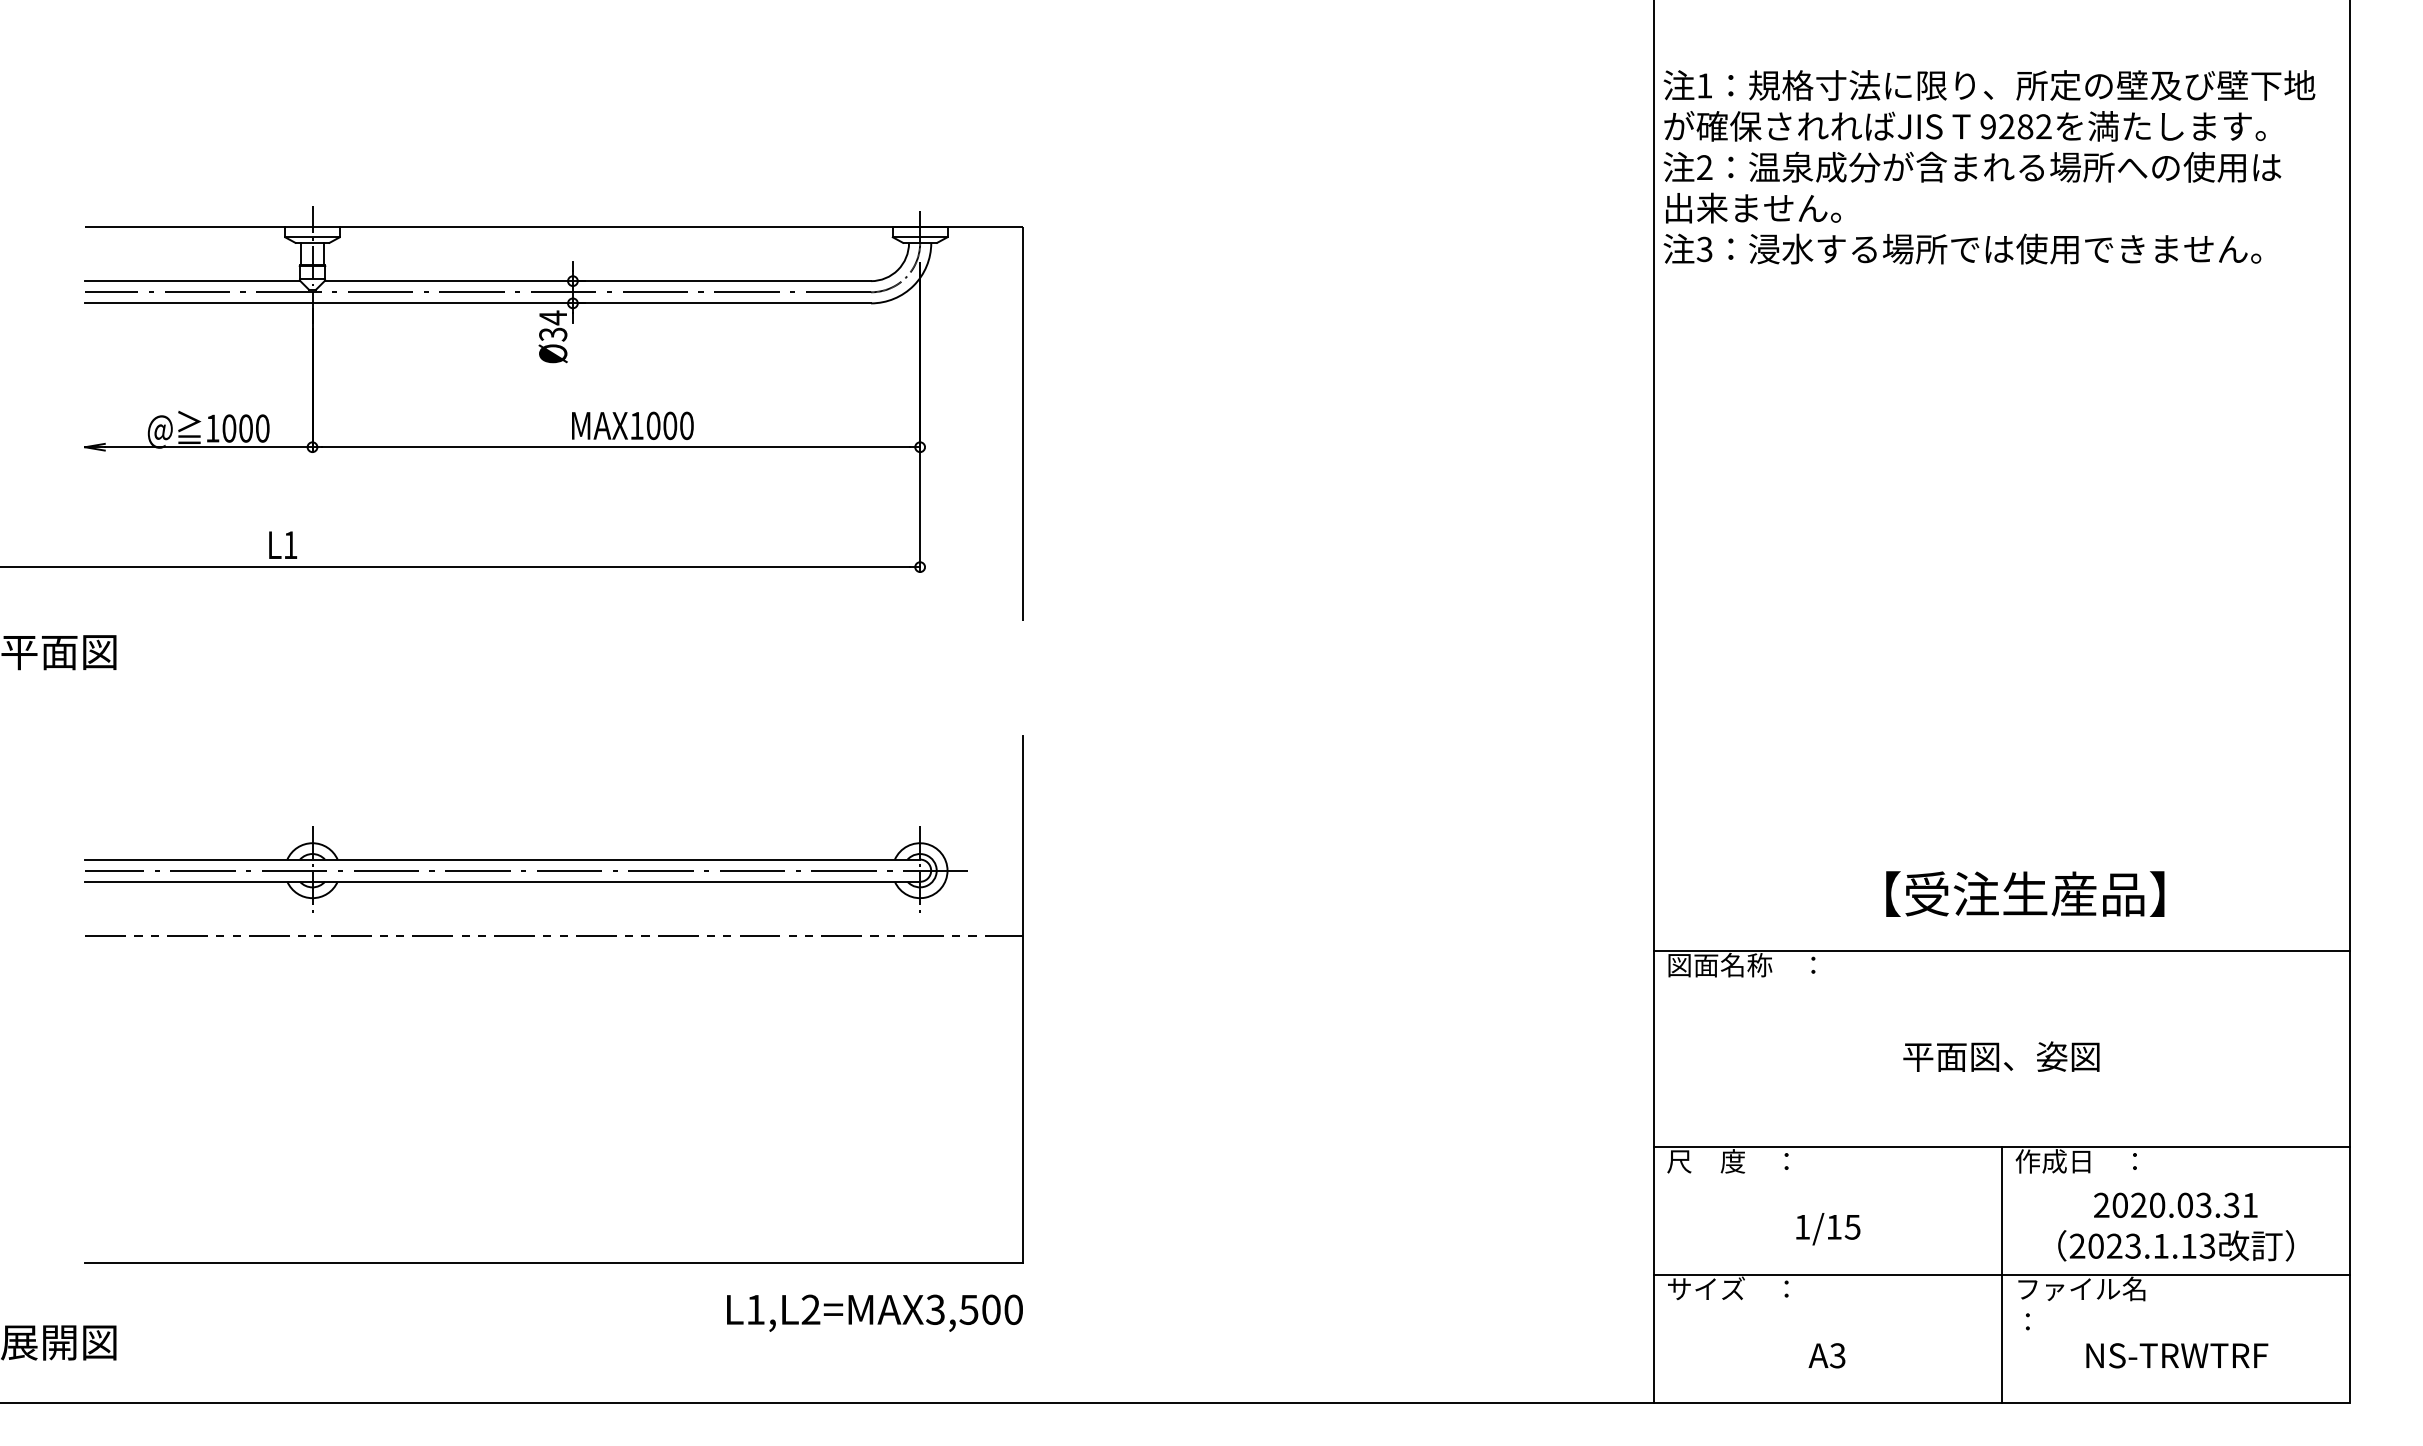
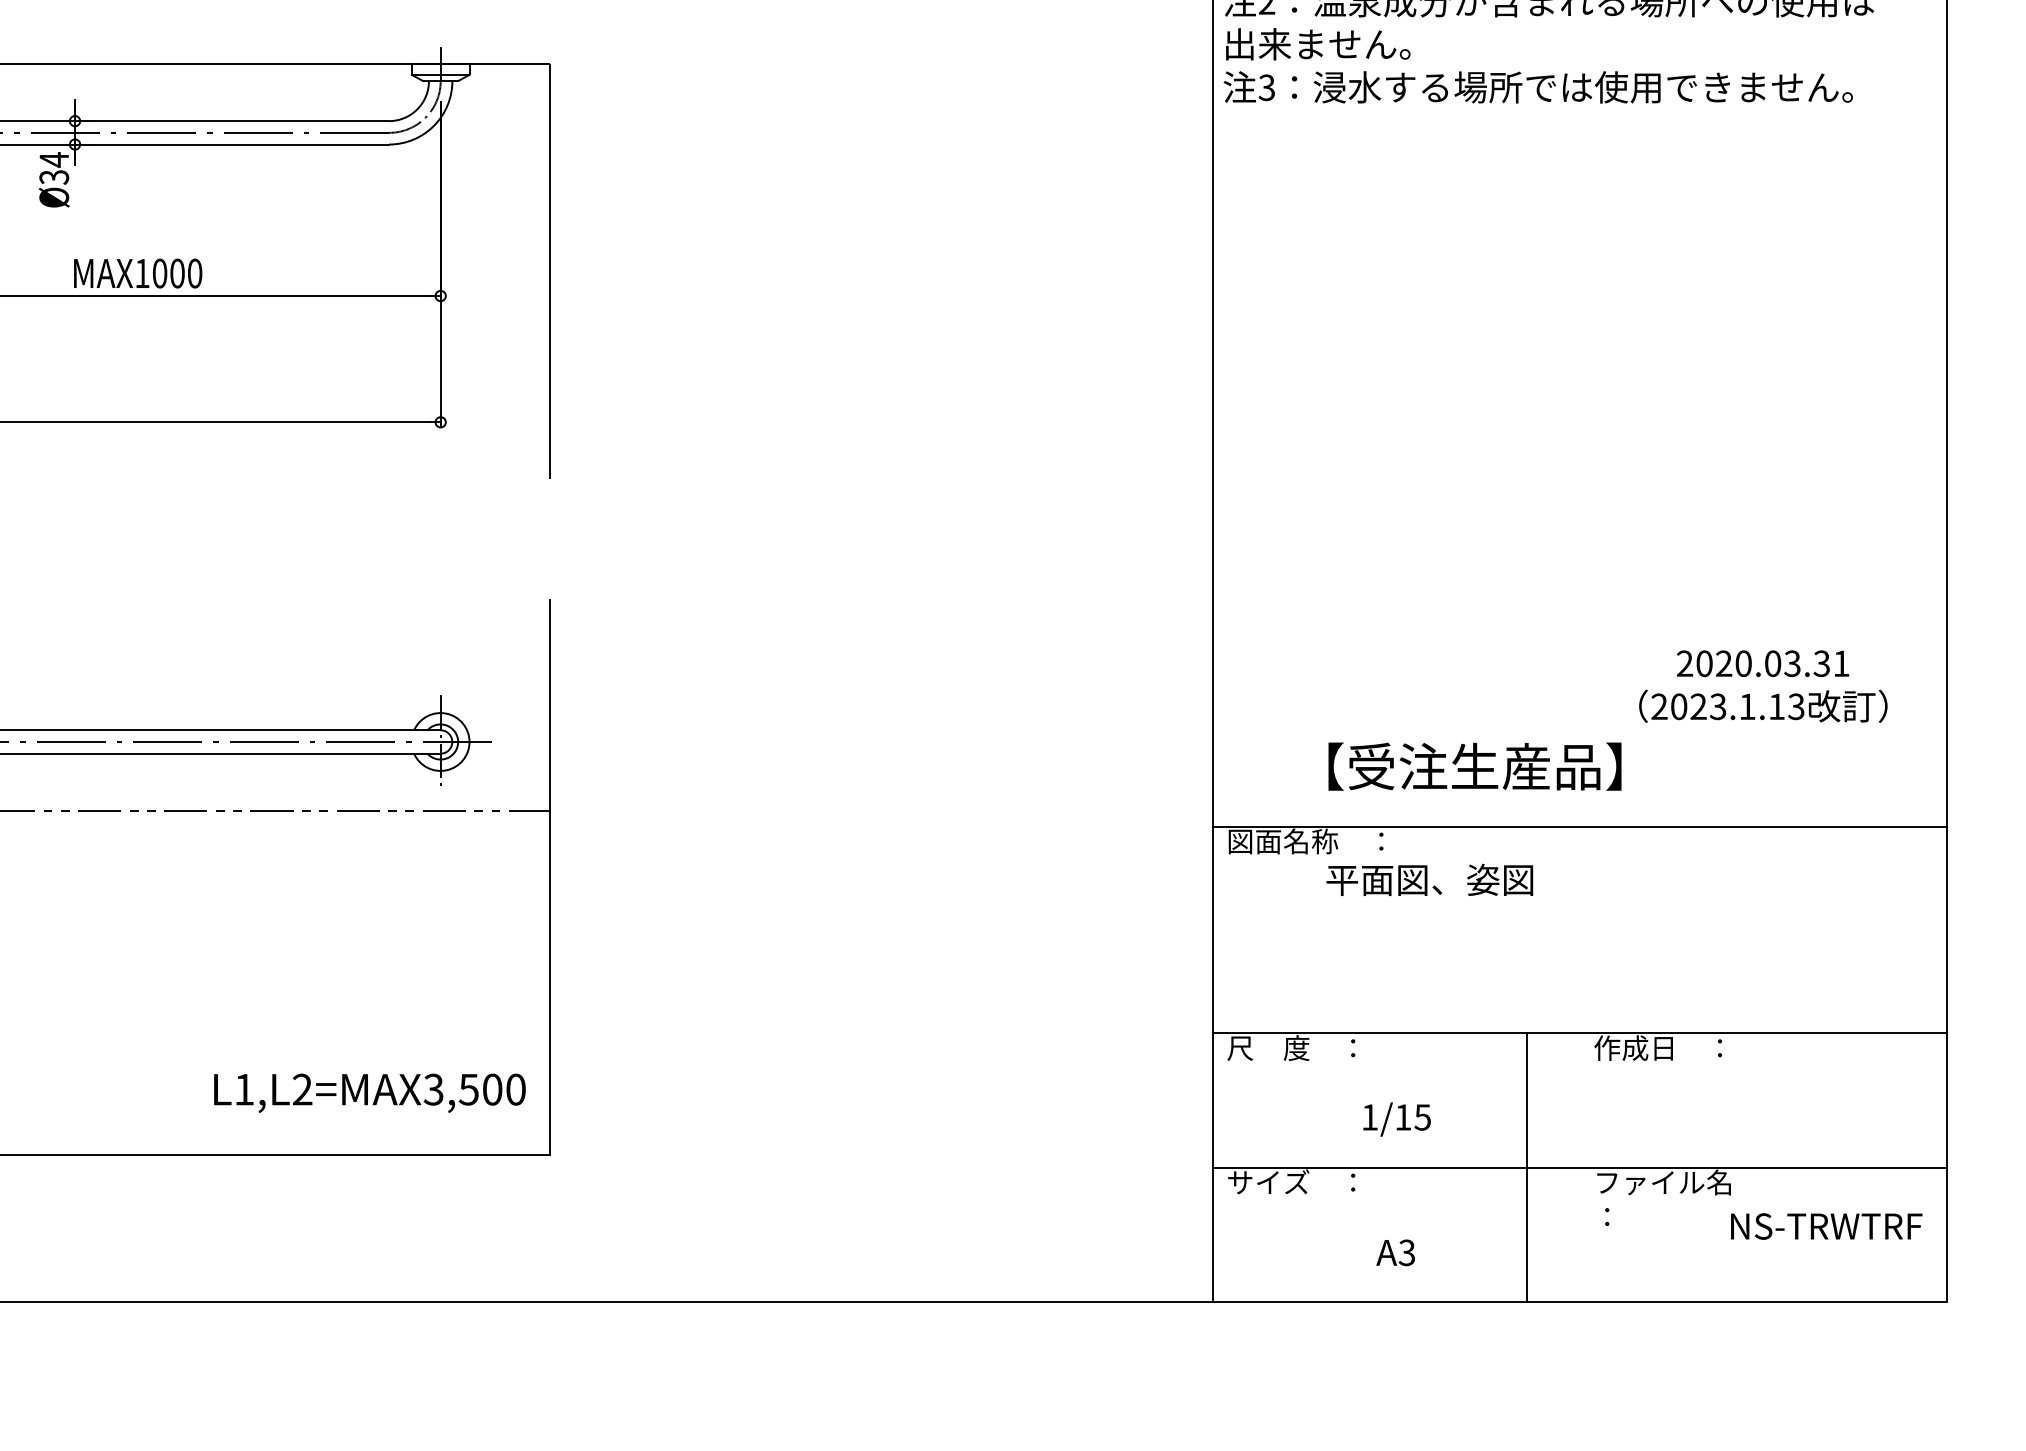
text: (2025, 893) -> (1475, 766), moved
text: (2001, 1056) -> (1429, 879), moved
text: (2176, 1226) -> (1763, 685), moved
line: (2001, 1274) -> (1526, 1167), moved
text: (874, 1312) -> (369, 1092), moved
text: (2177, 1355) -> (1826, 1226), moved

